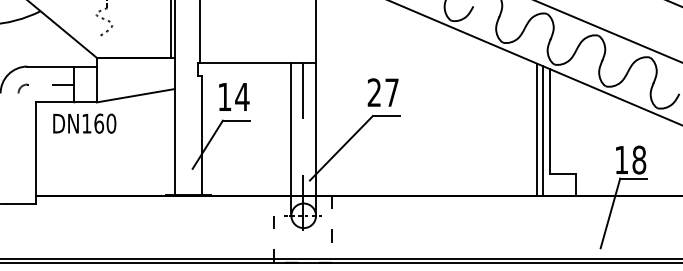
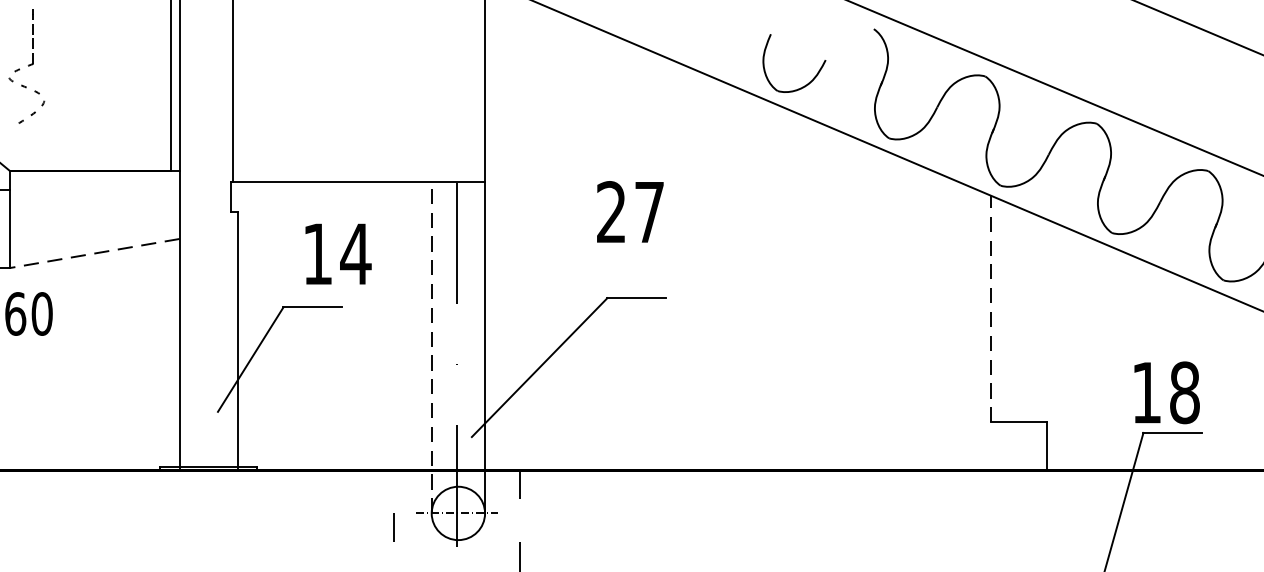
text: (382, 92) -> (628, 211), moved
line: (135, 95) -> (94, 252), solid -> dashed
text: (234, 96) -> (338, 252), moved
line: (549, 120) -> (990, 307), solid -> dashed
line: (537, 129) -> (964, 326), removed
line: (542, 130) -> (975, 328), removed
line: (291, 139) -> (431, 348), solid -> dashed

